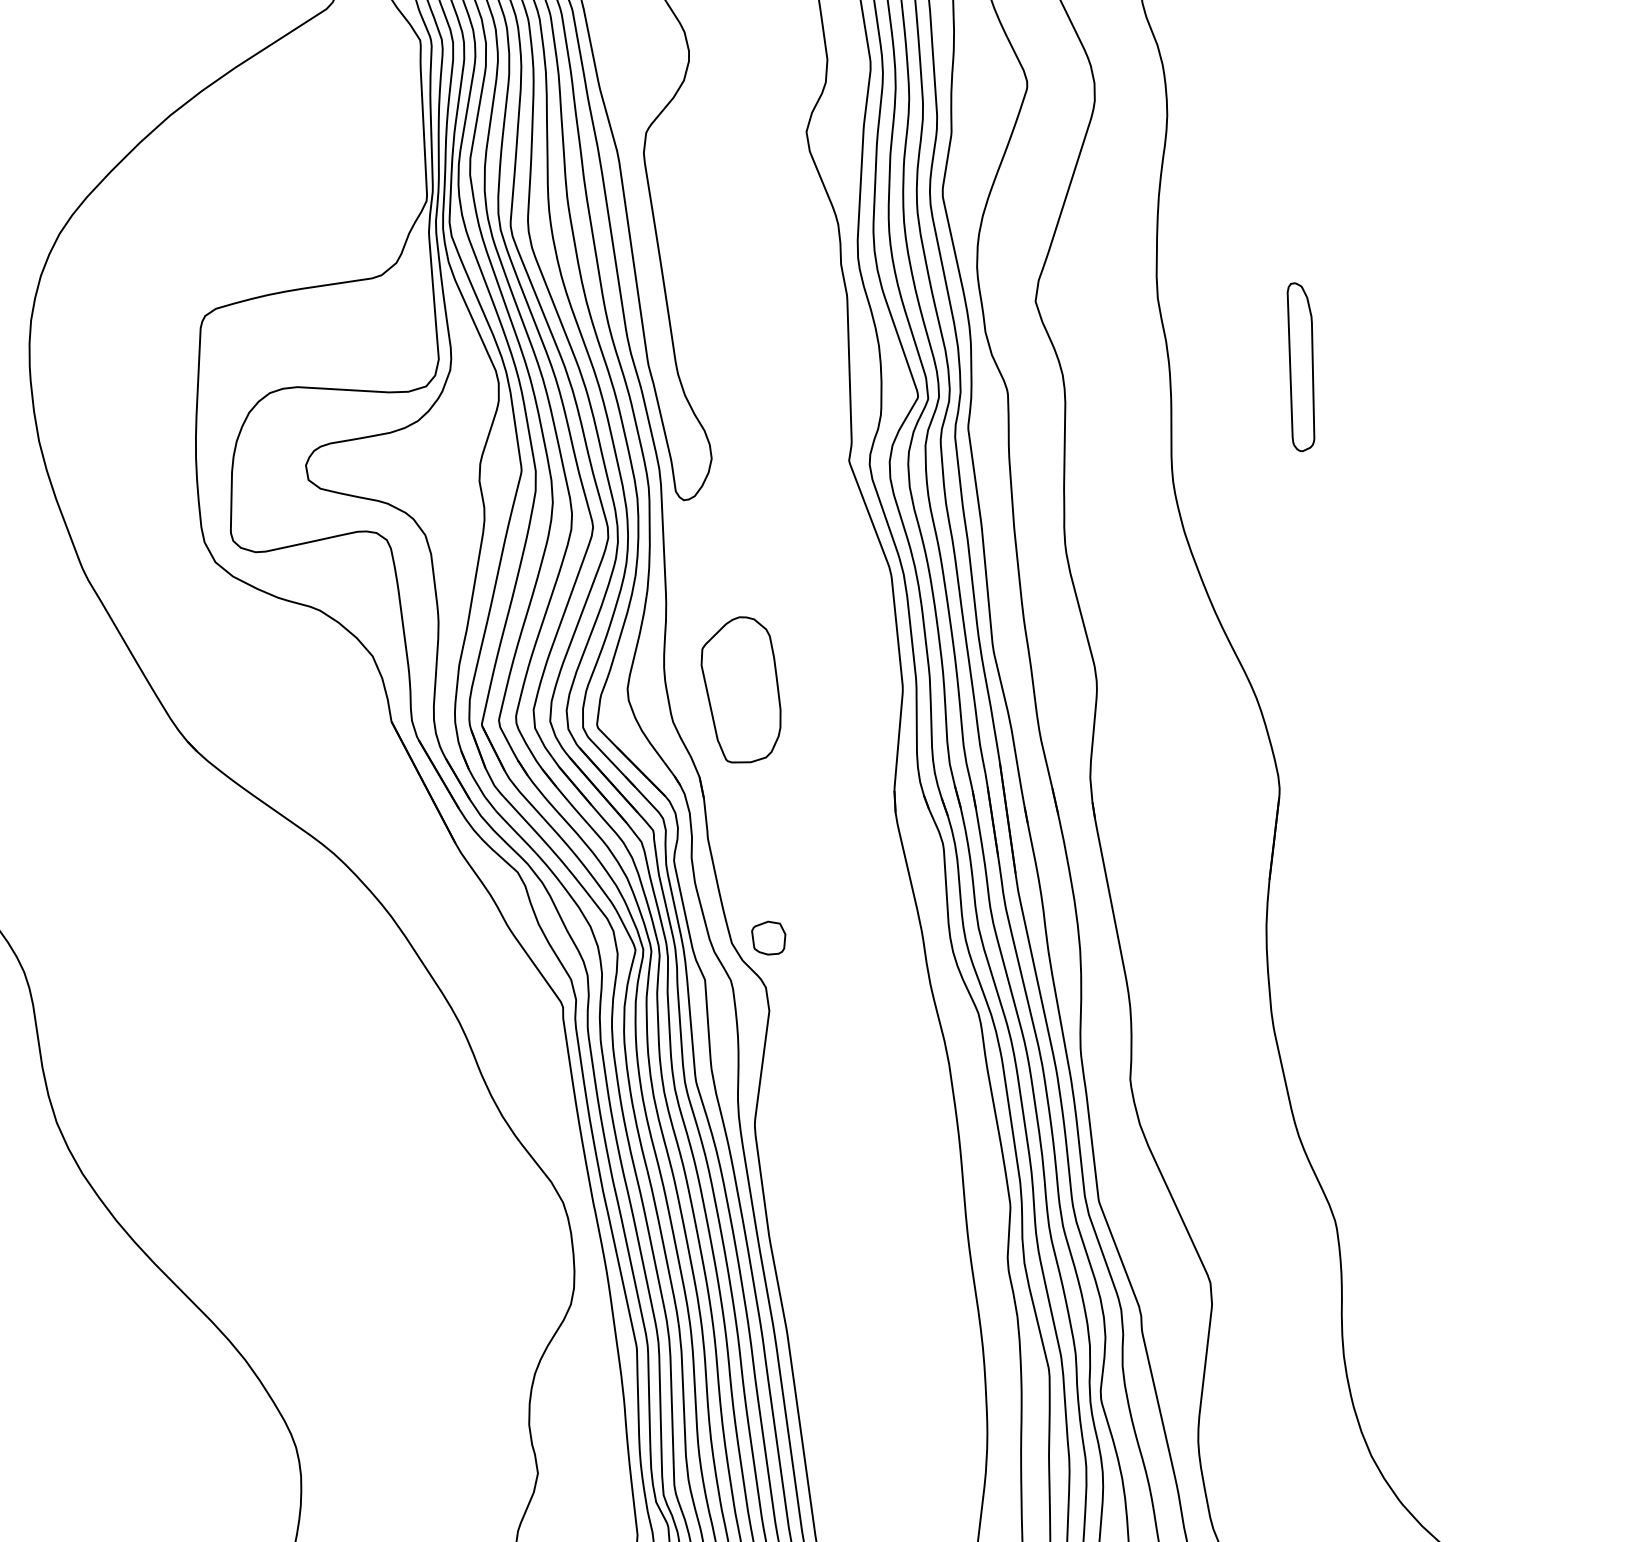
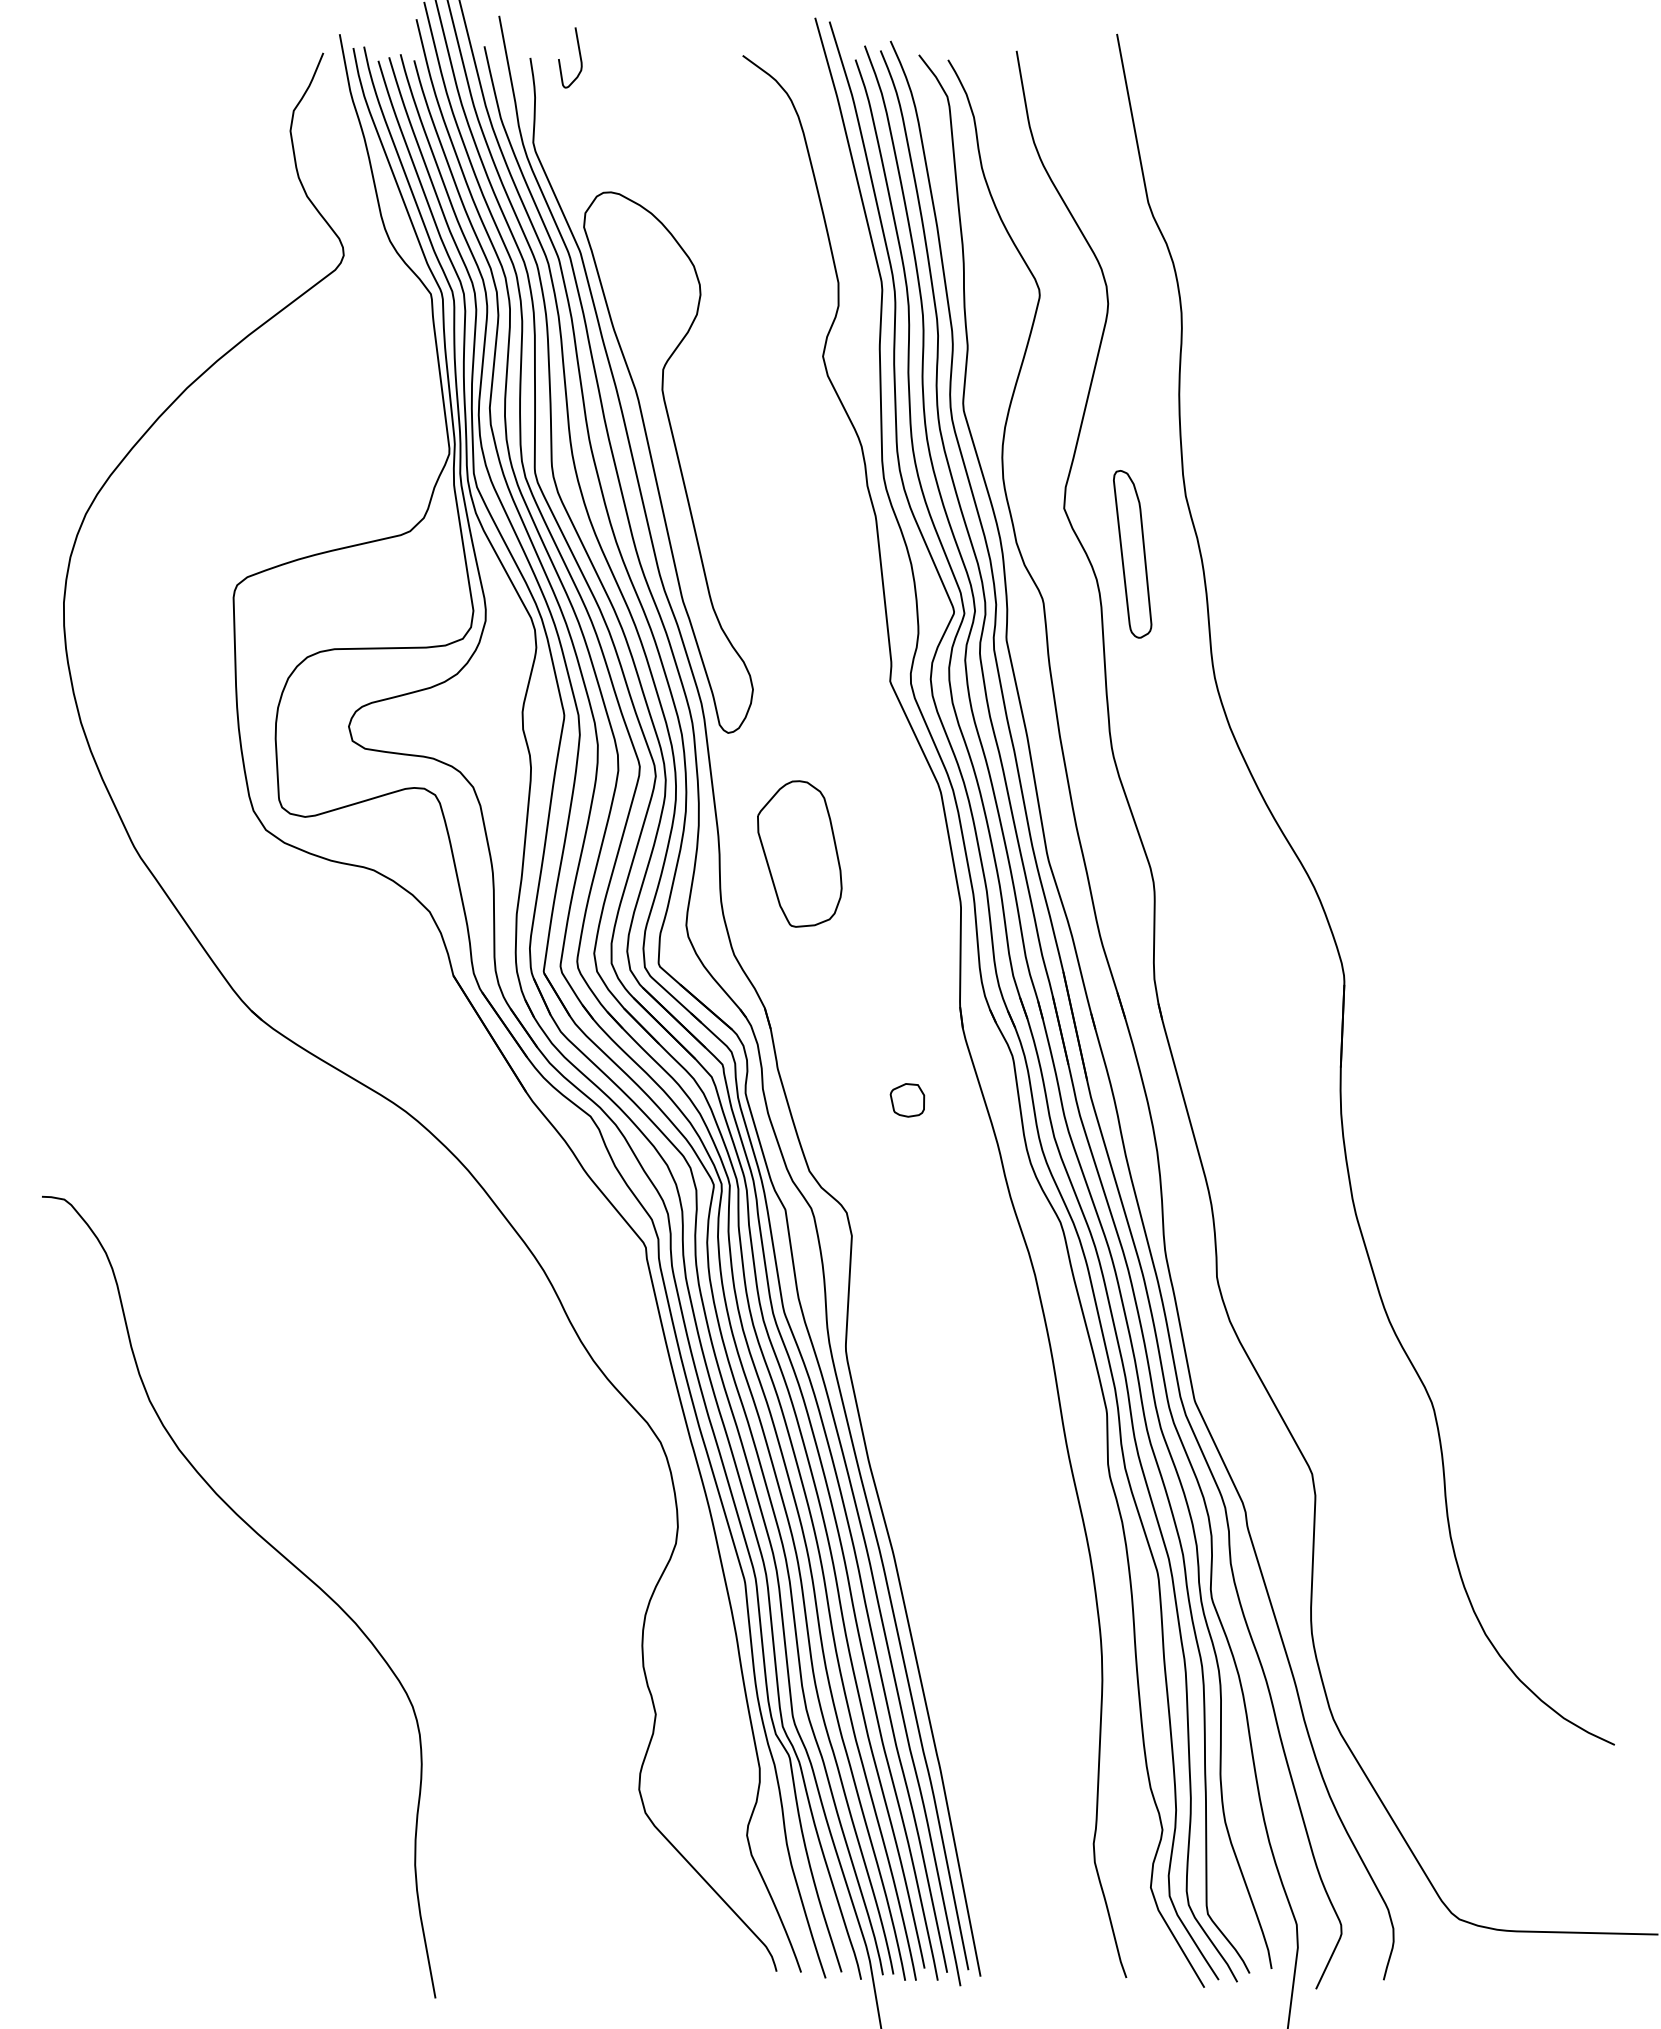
part: (1300, 367) -> (1132, 554), moved
part: (740, 689) -> (799, 853), moved
part: (768, 938) -> (907, 1100), moved

